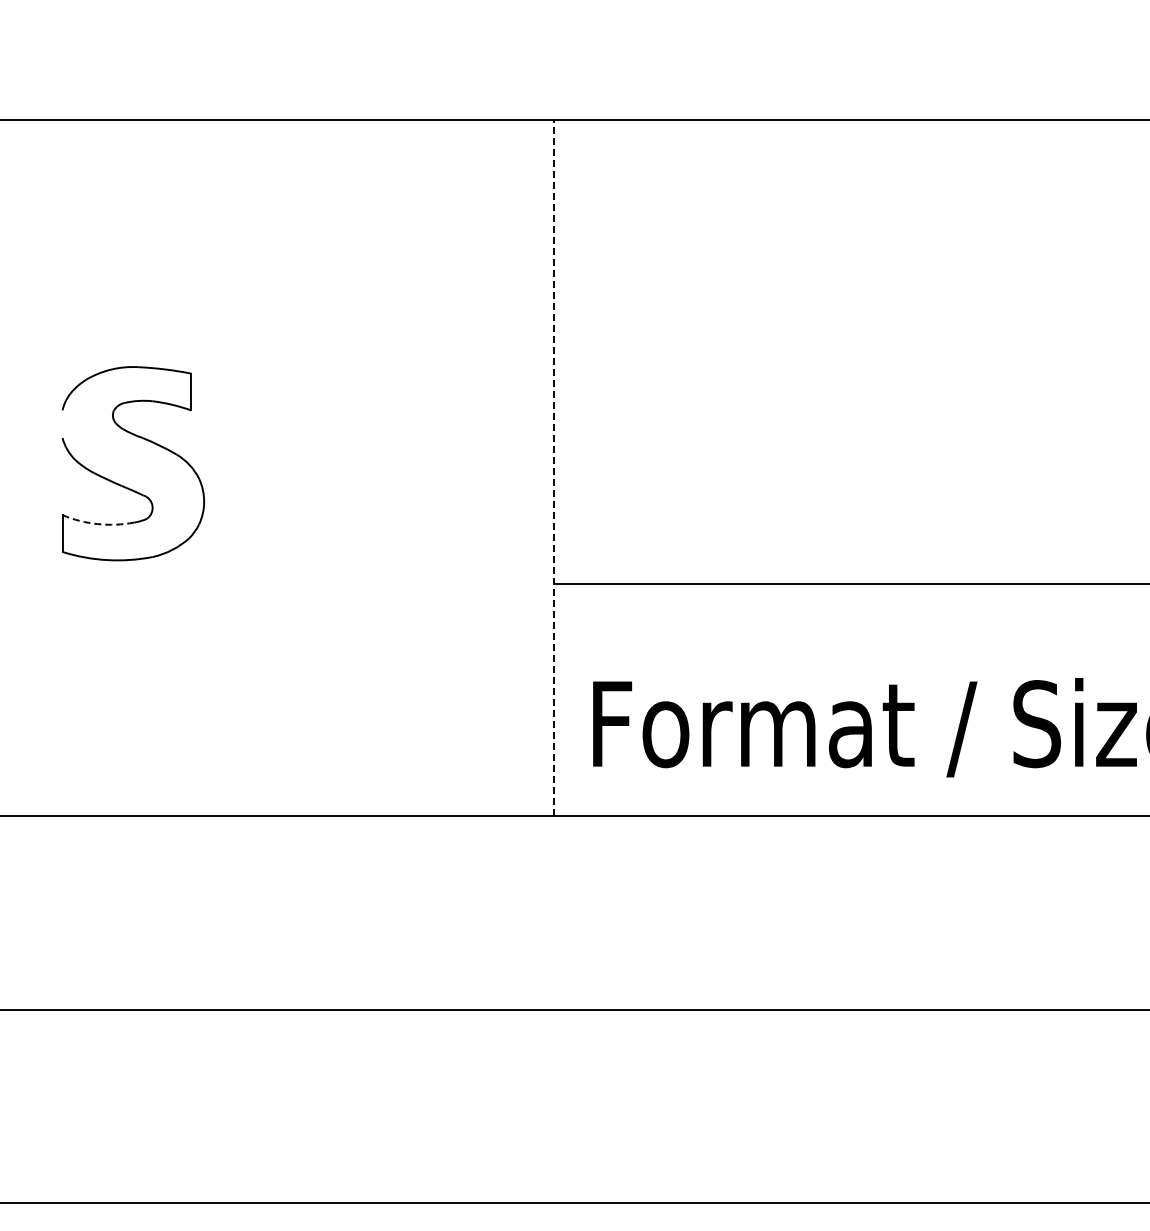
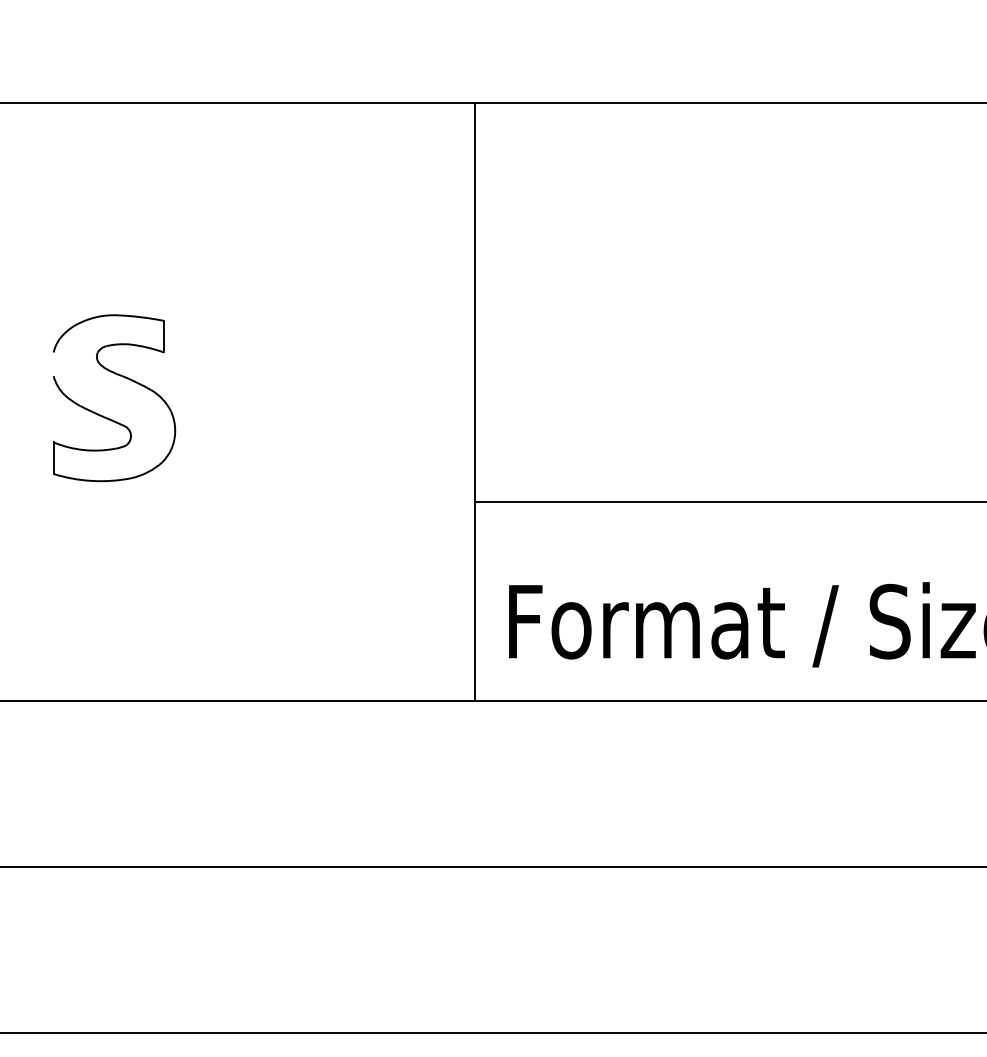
line: (553, 467) -> (475, 401), dashed -> solid
arc: (97, 524) -> (83, 450), dashed -> solid

